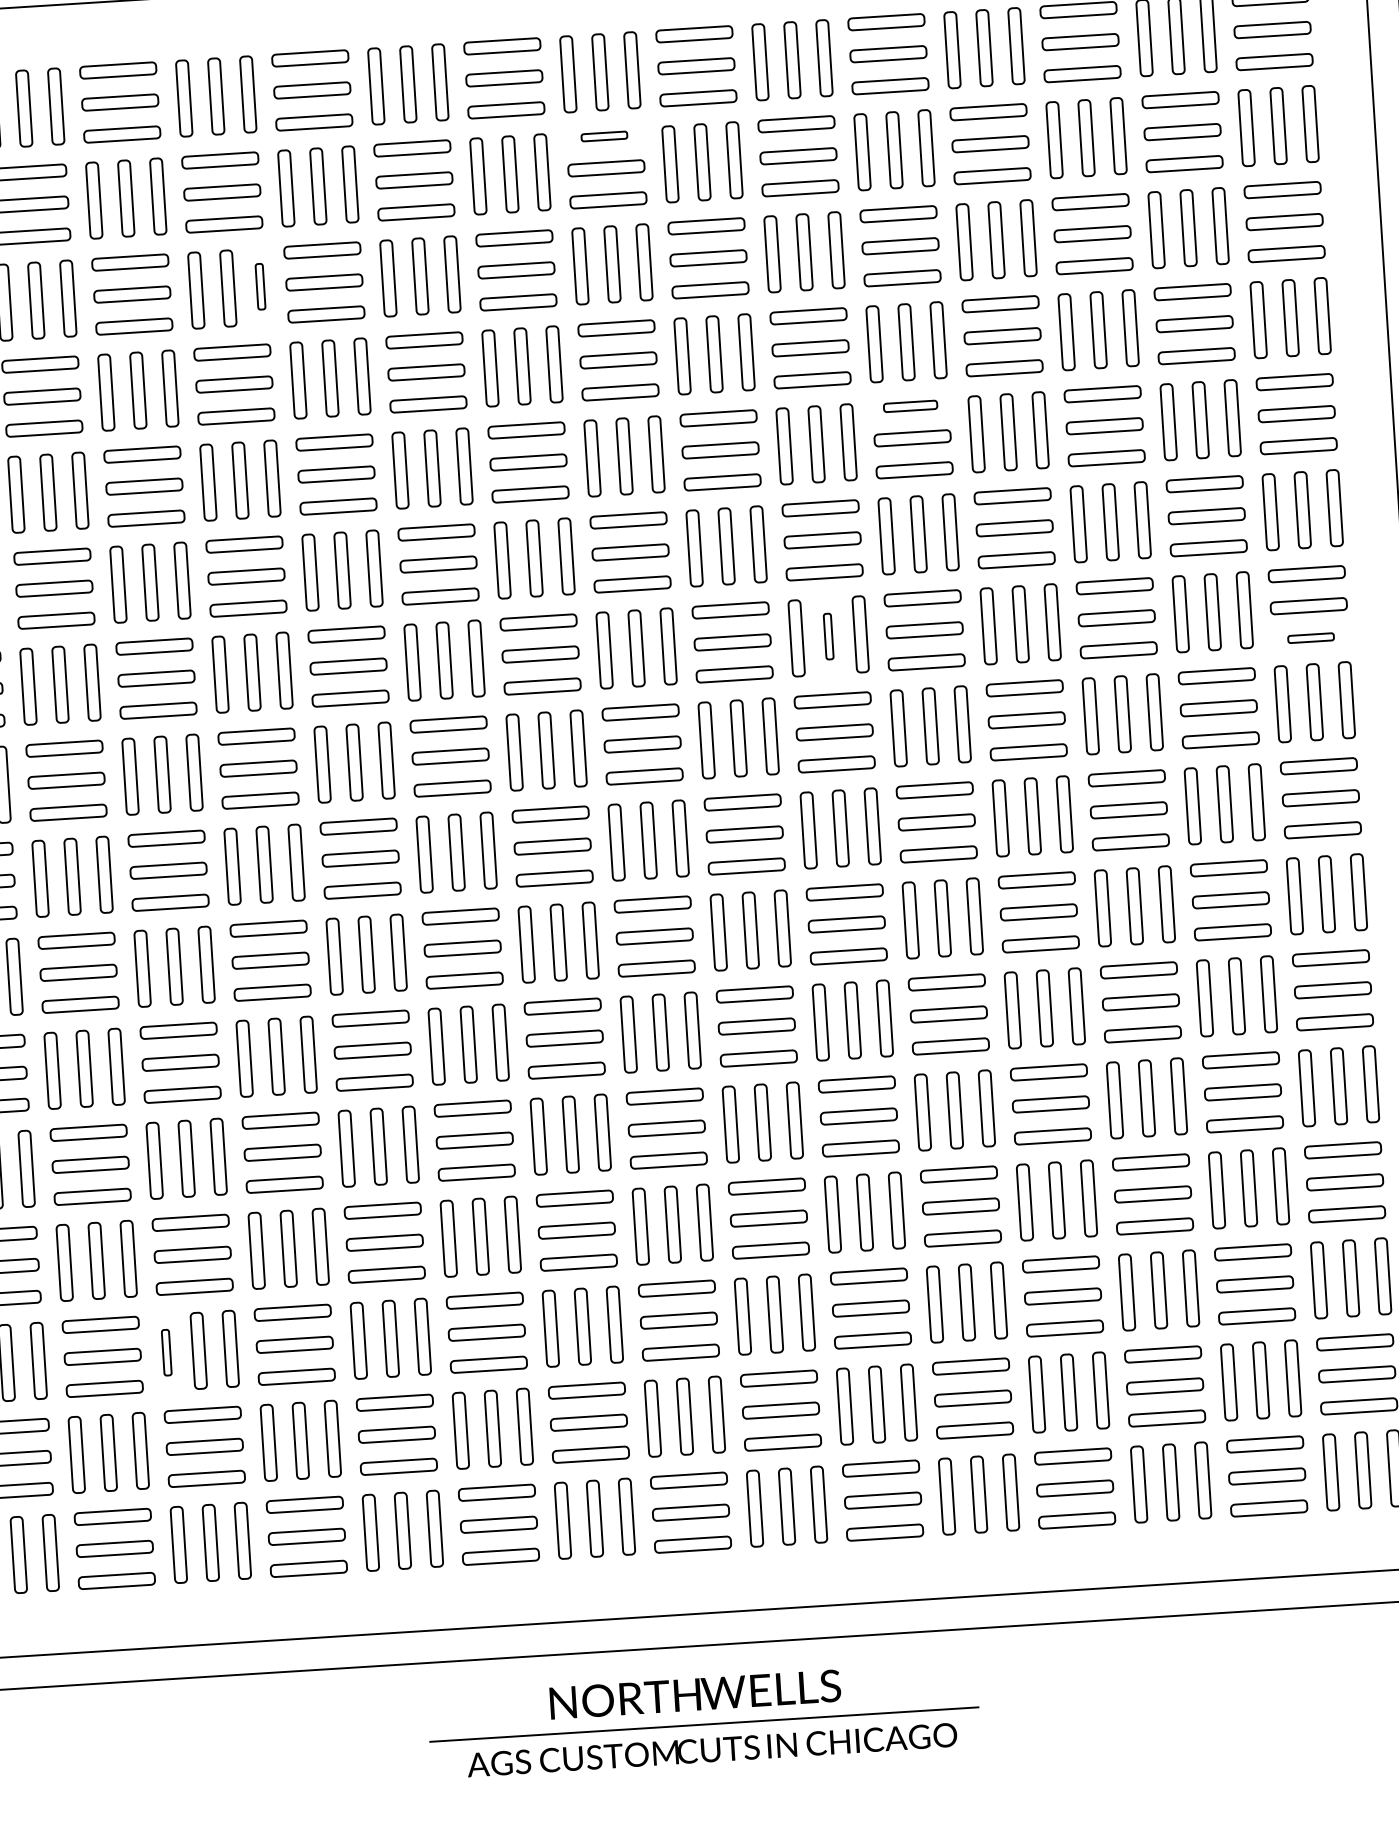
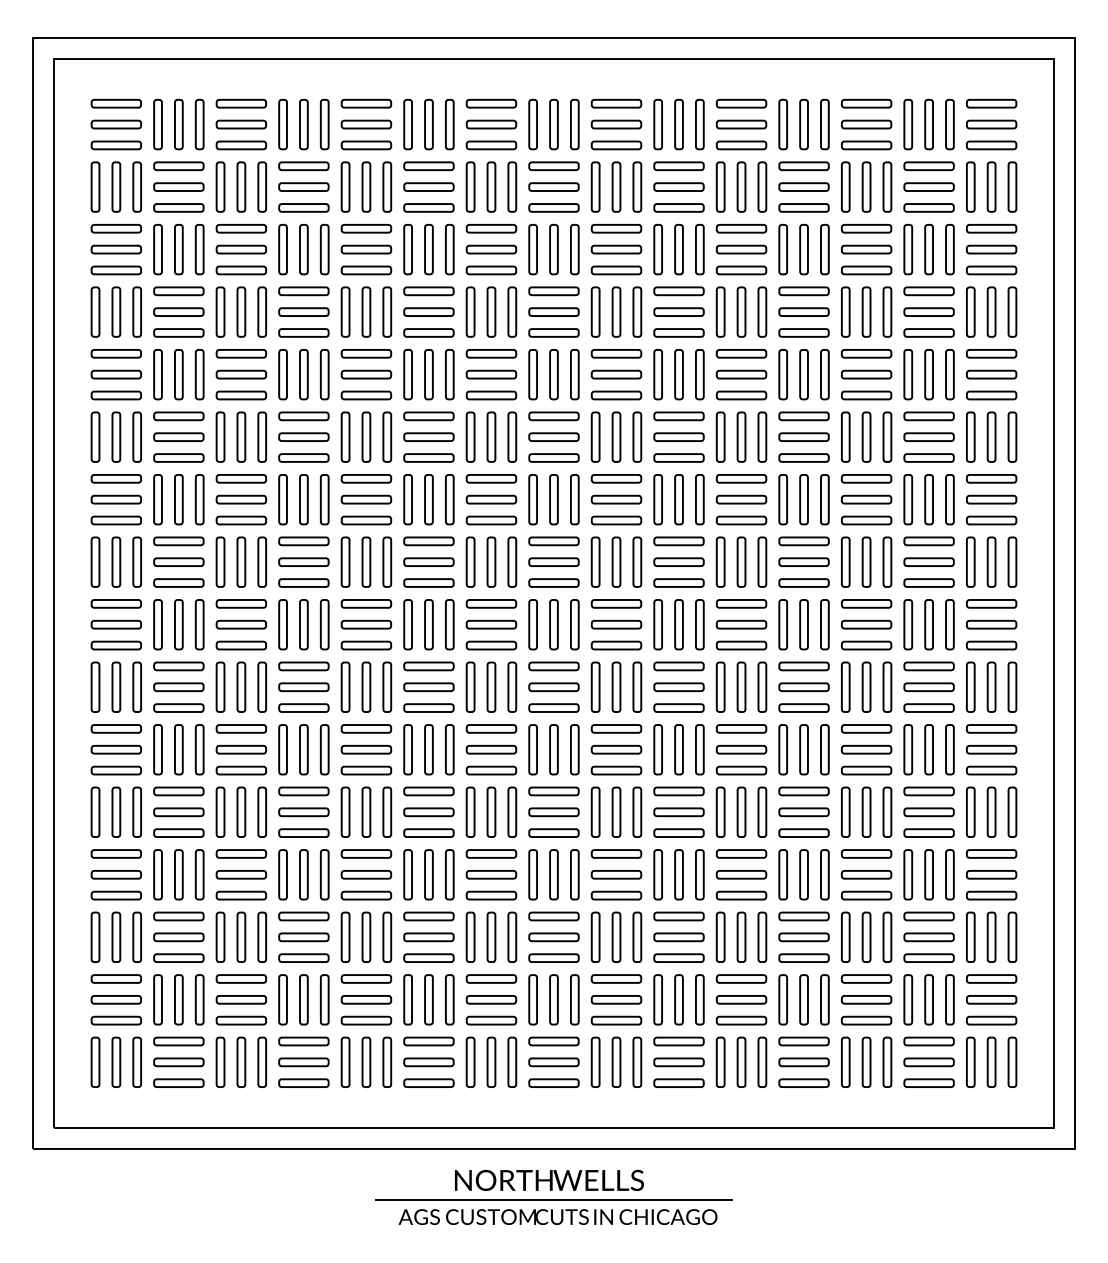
part: (603, 136) -> (553, 166), size x1.67
part: (259, 286) -> (324, 249), size x1.67
part: (910, 405) -> (741, 353), size x1.43
part: (827, 636) -> (678, 499), size x1.67
part: (1310, 638) -> (991, 520), size x1.67
part: (166, 1351) -> (220, 936), size x1.67

